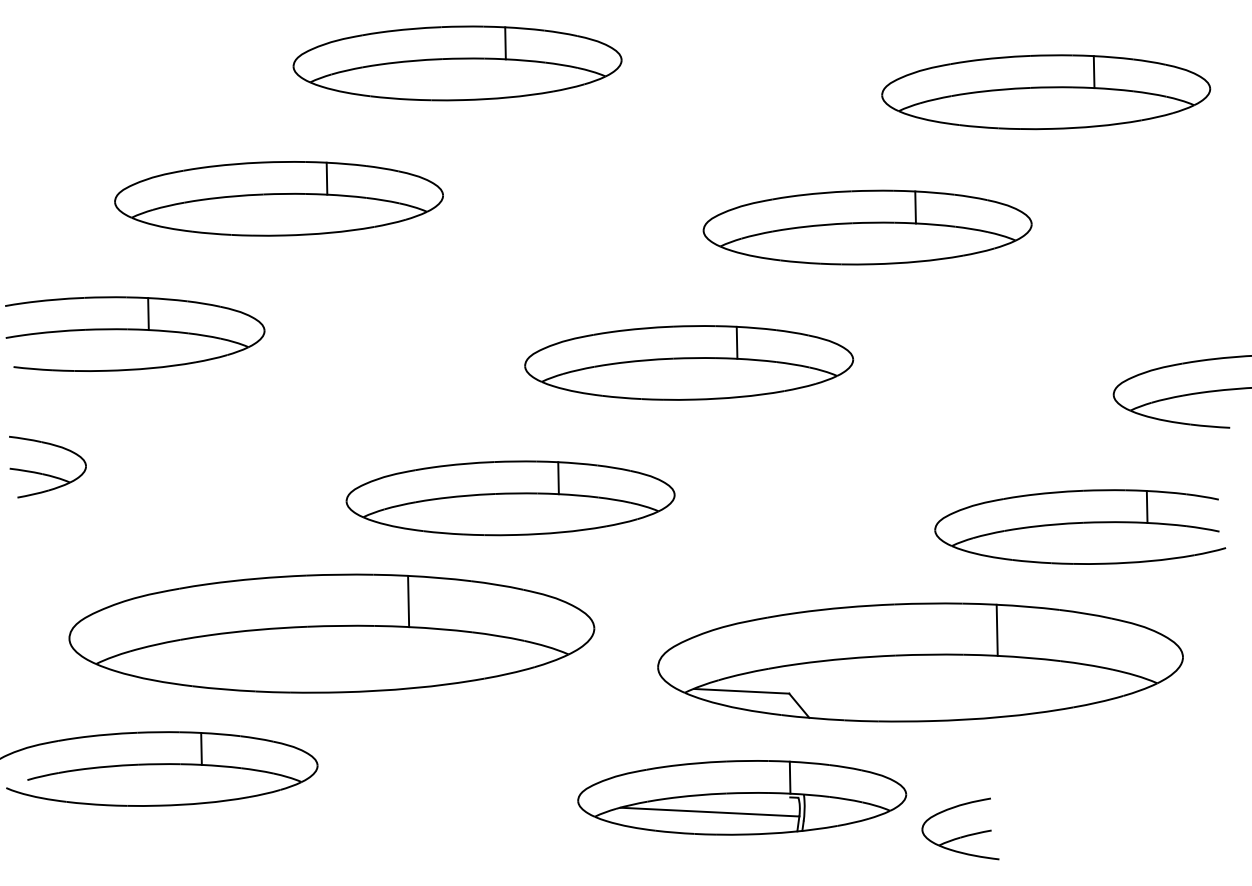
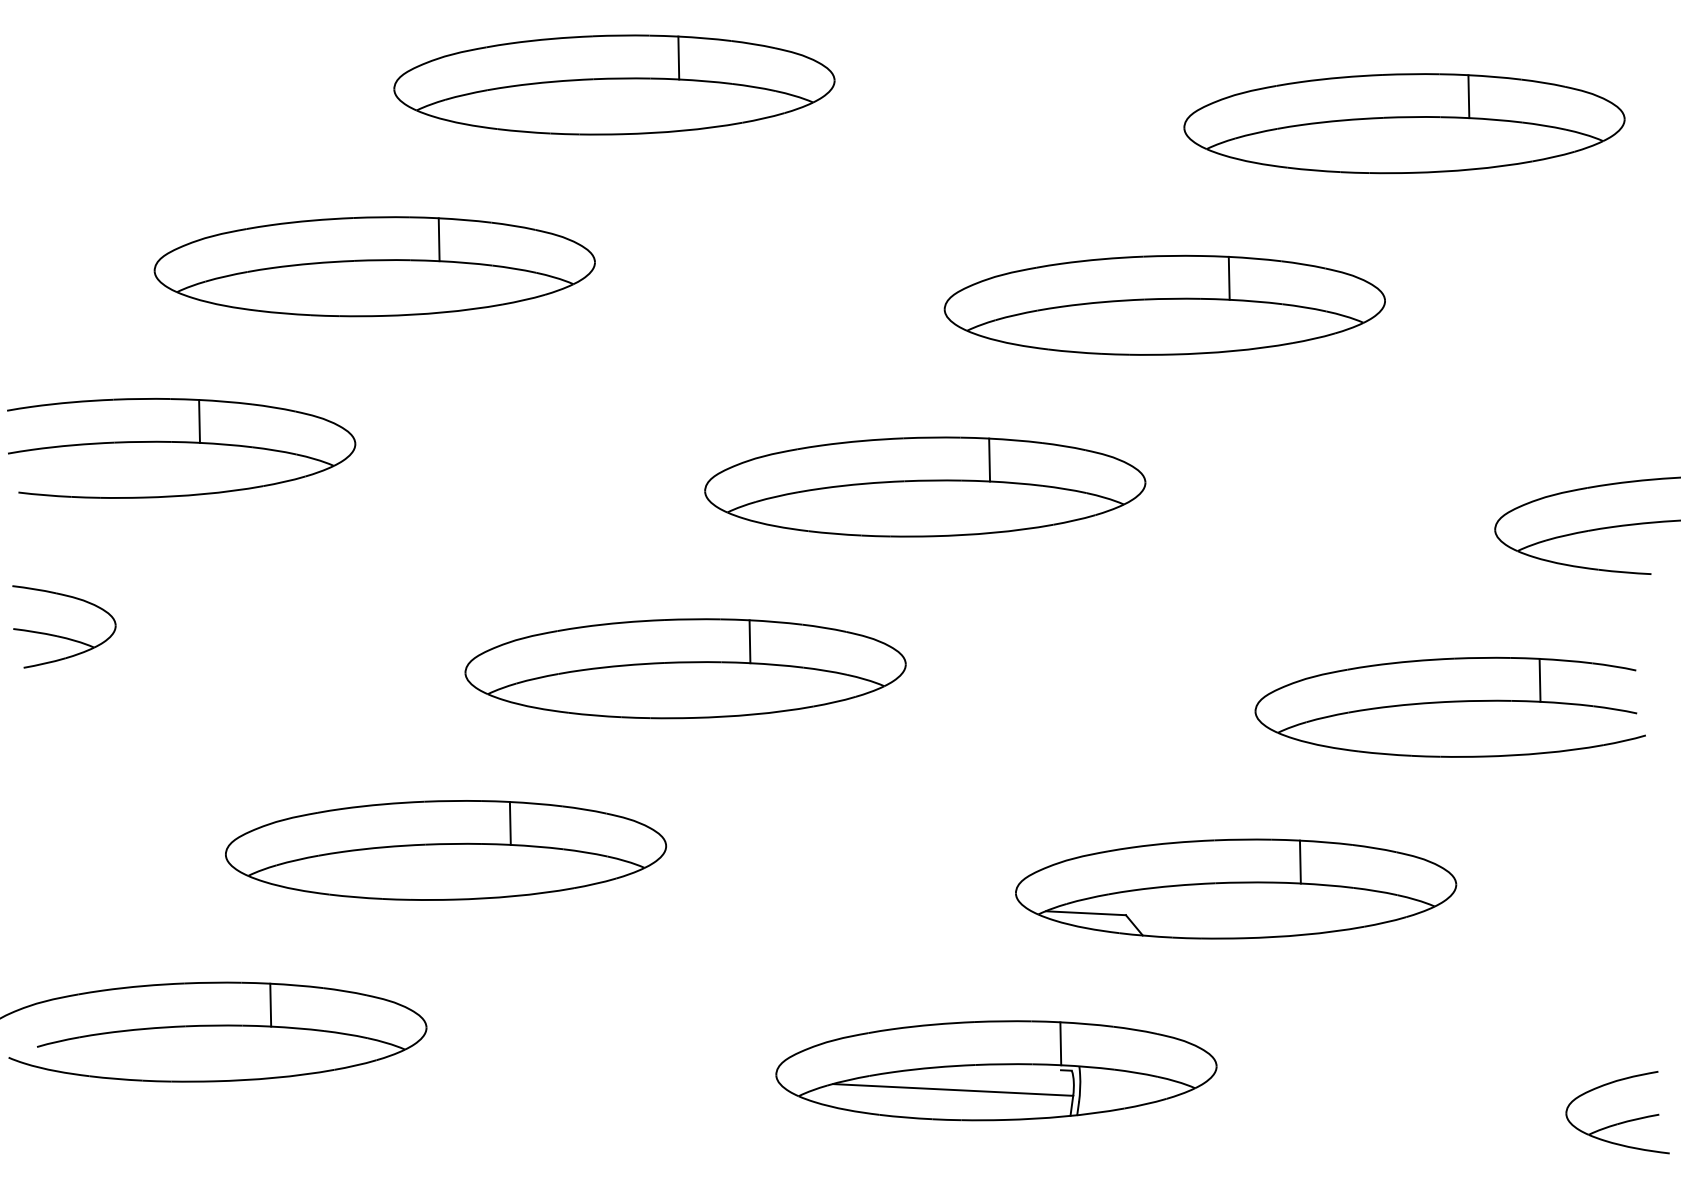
part: (332, 633) -> (446, 850), size x0.62
part: (921, 662) -> (1236, 888), size x0.62
part: (961, 836) -> (1619, 1122), moved

